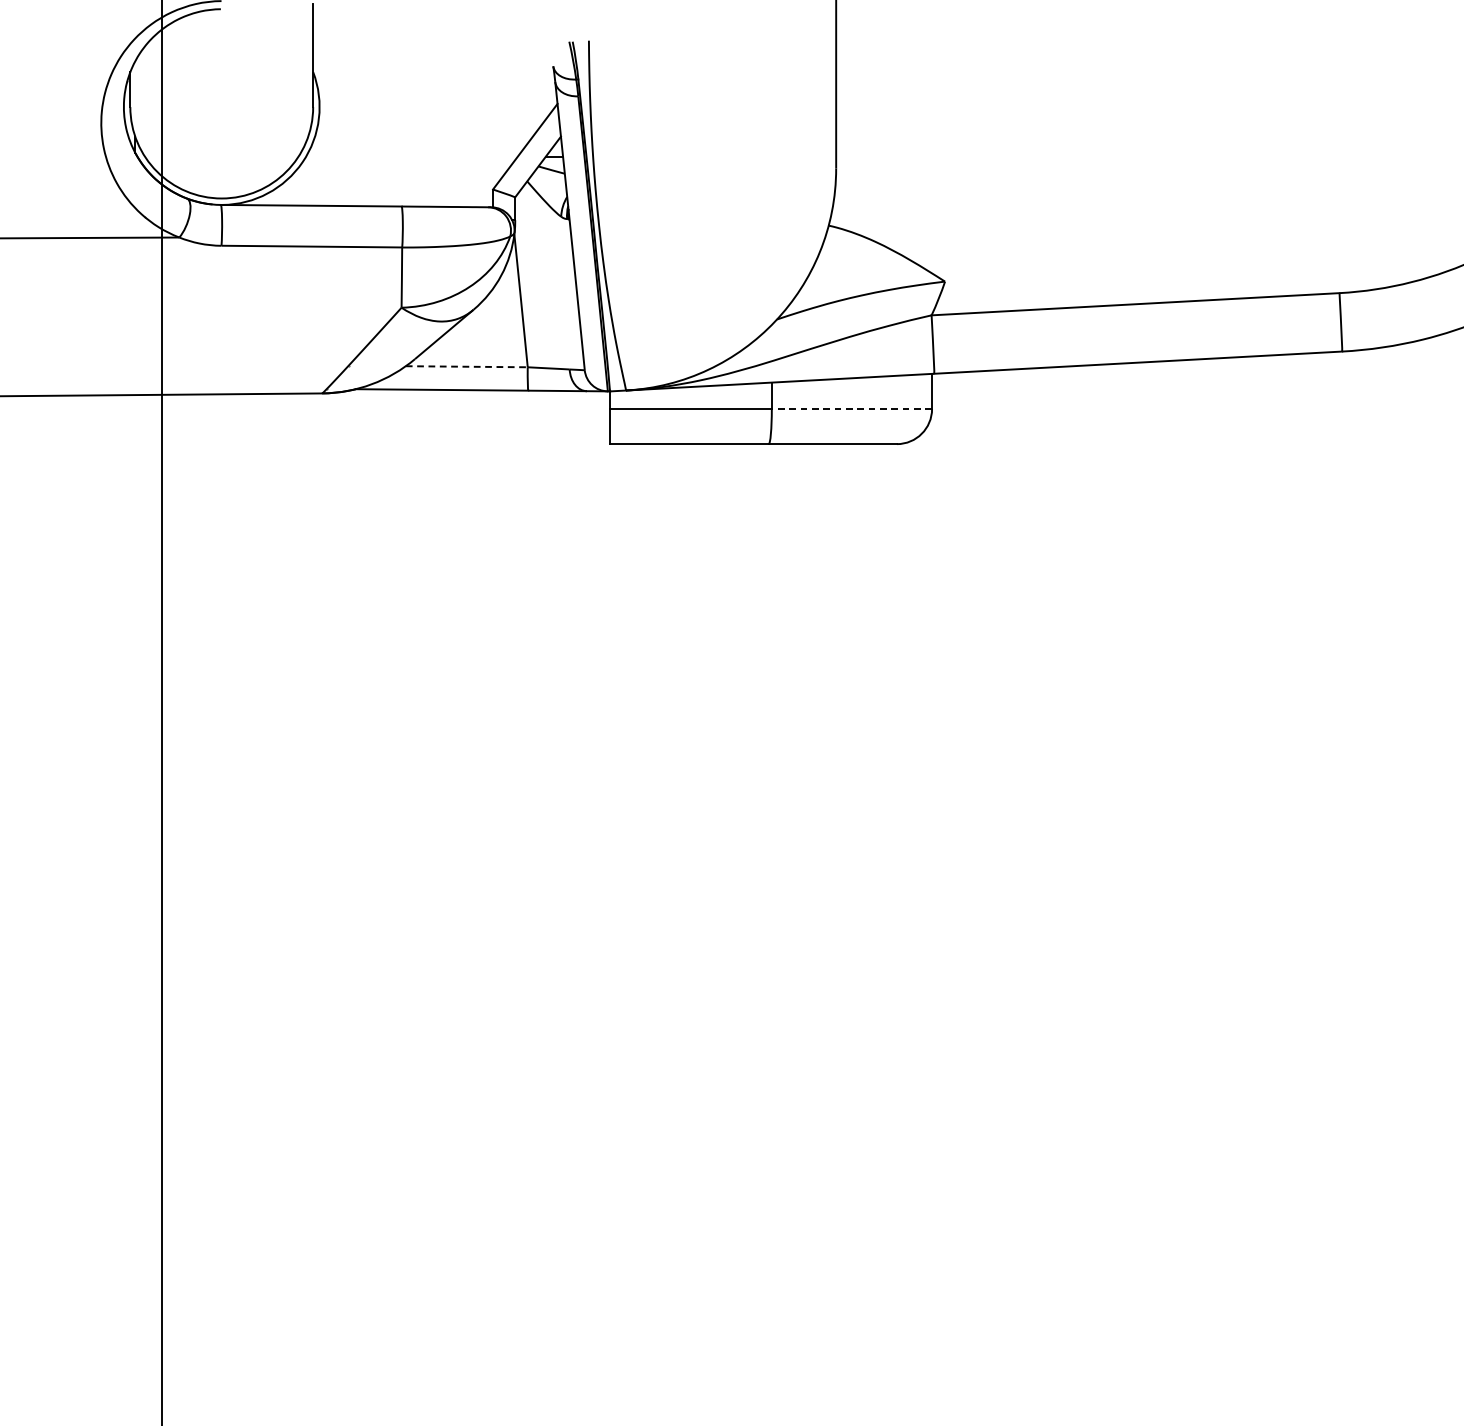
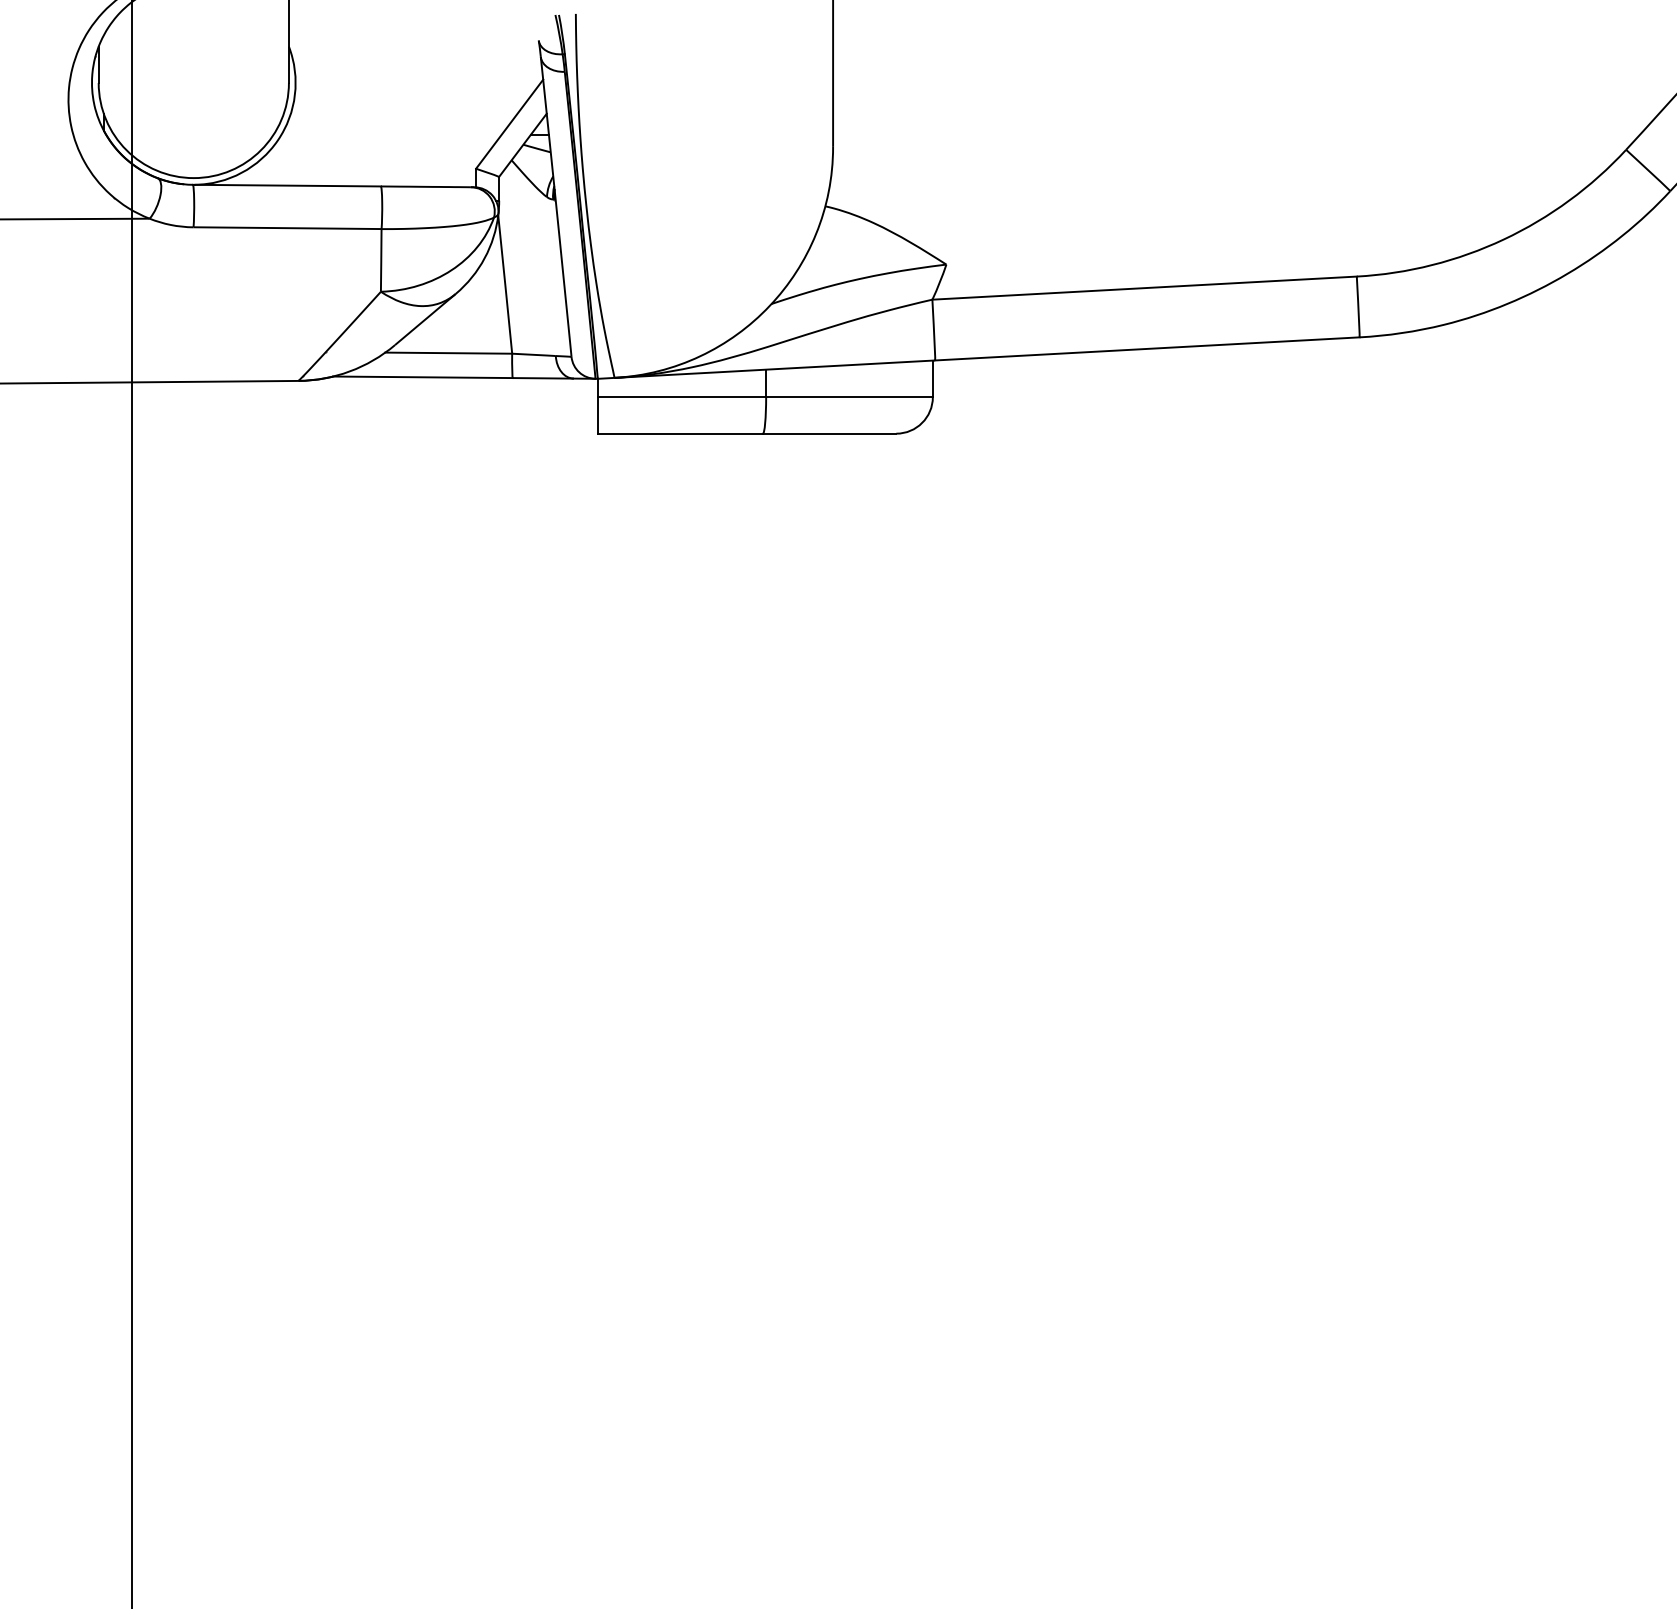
line: (467, 367) -> (449, 353), dashed -> solid
line: (851, 409) -> (849, 397), dashed -> solid

